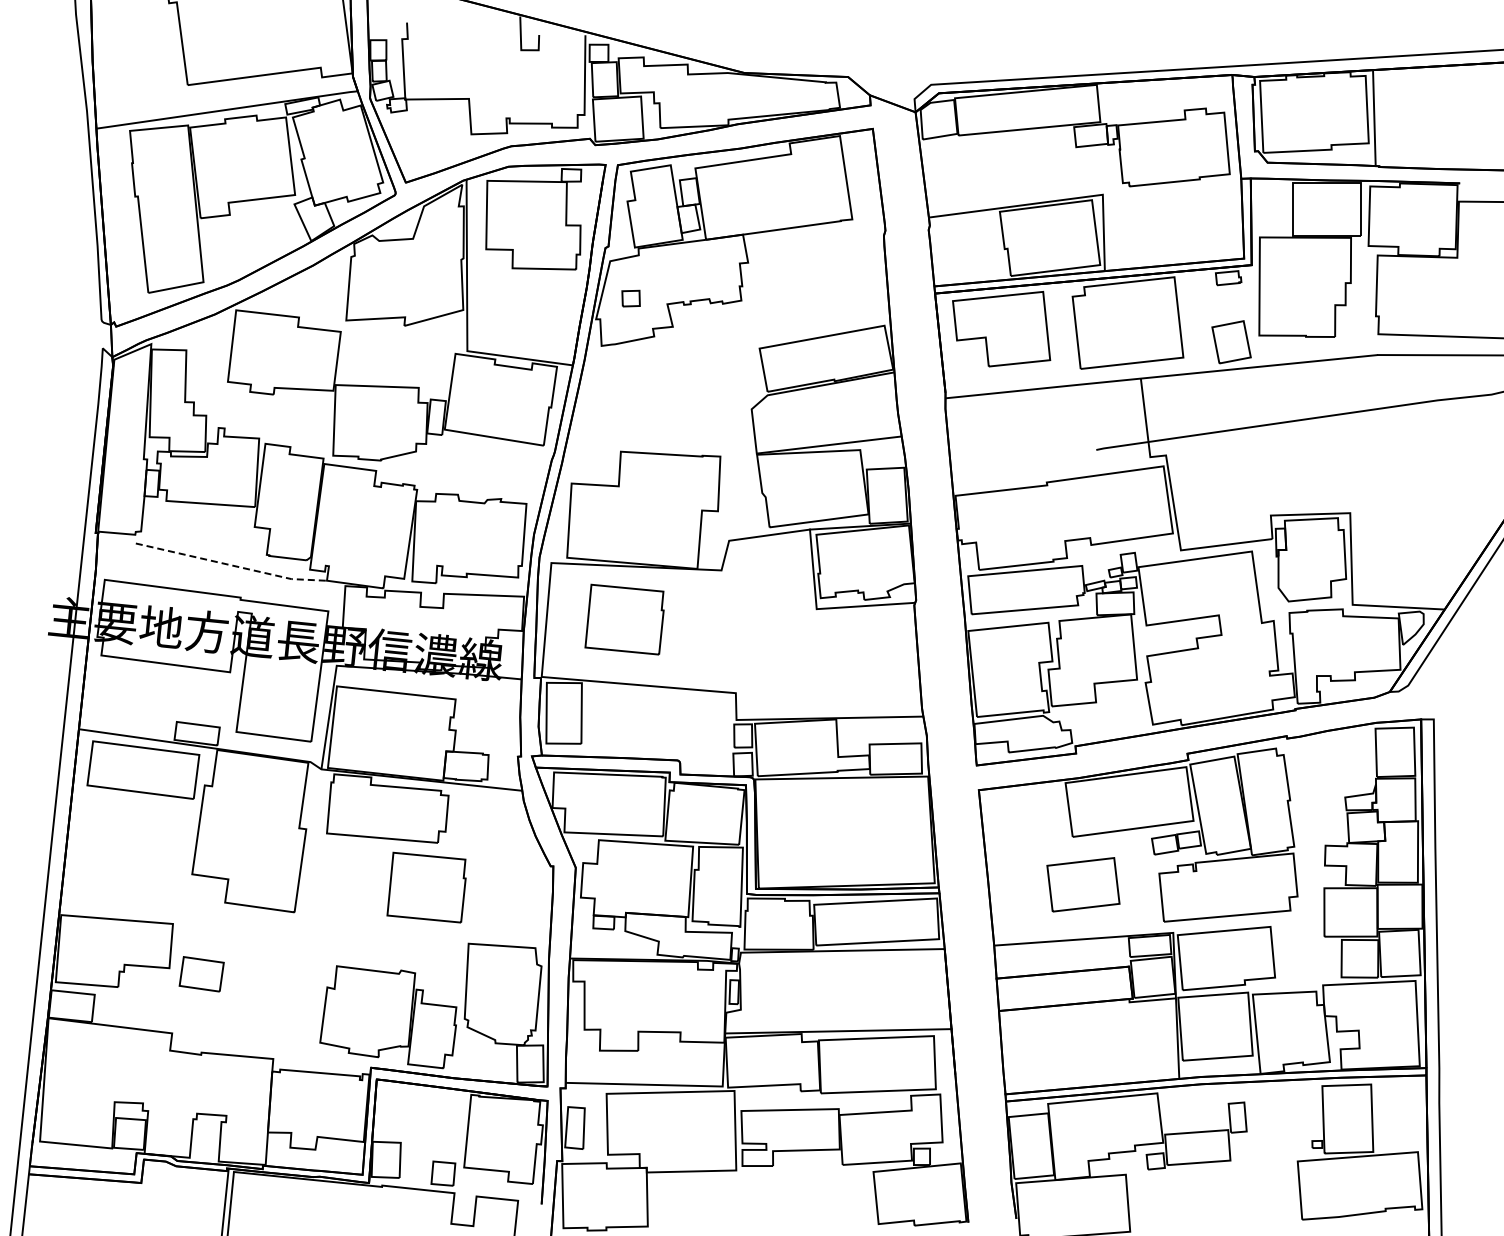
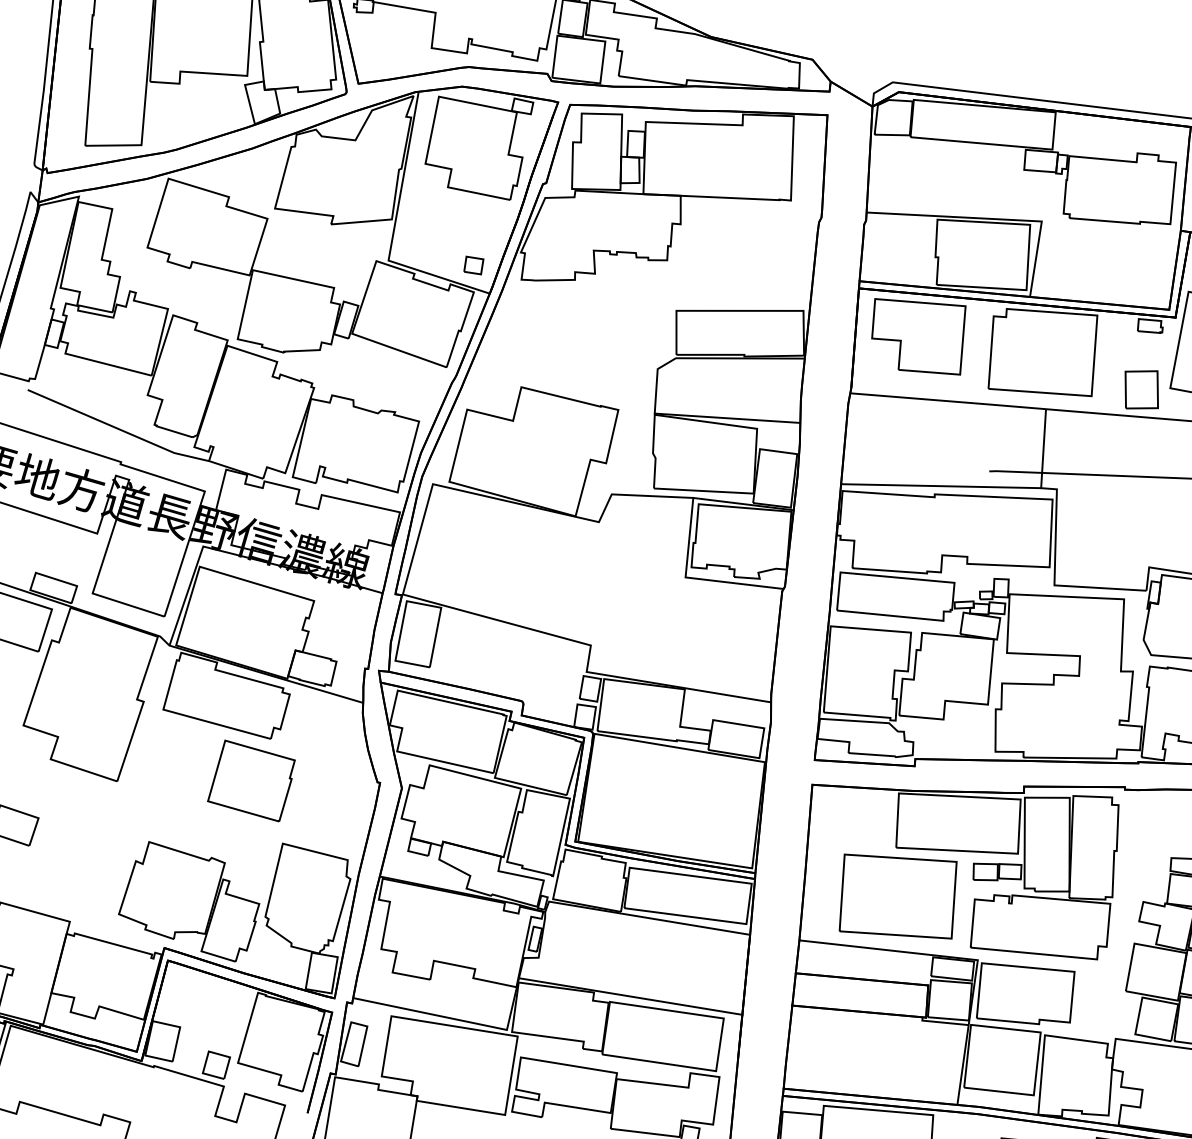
part: (630, 298) -> (473, 265), moved
line: (1051, 473) -> (940, 486), added
line: (232, 565) -> (118, 429), dashed -> solid
part: (624, 619) -> (494, 552), removed
part: (1083, 884) -> (898, 896), size x1.67

